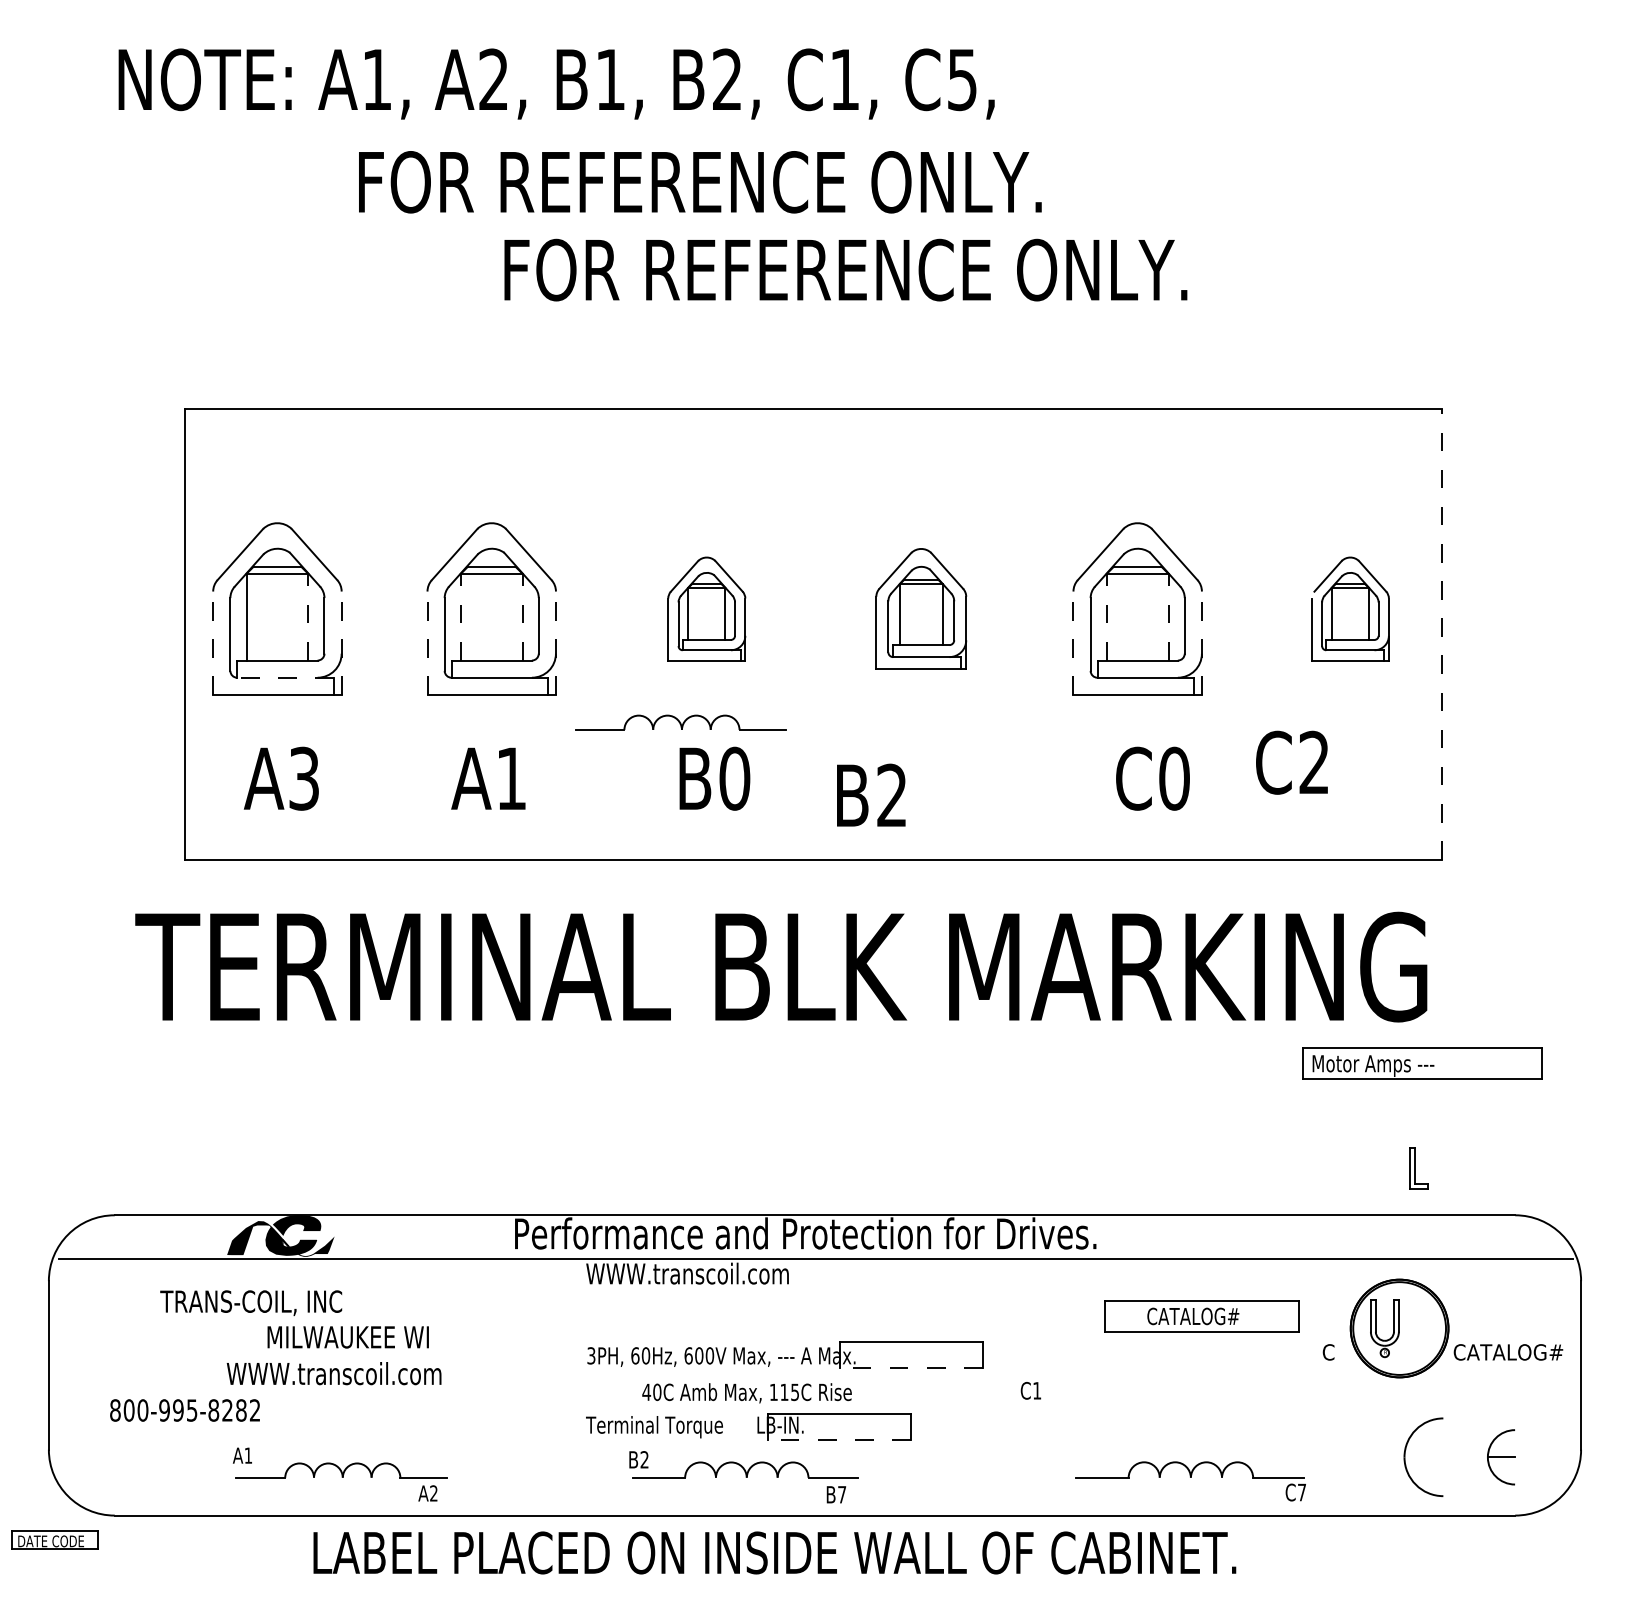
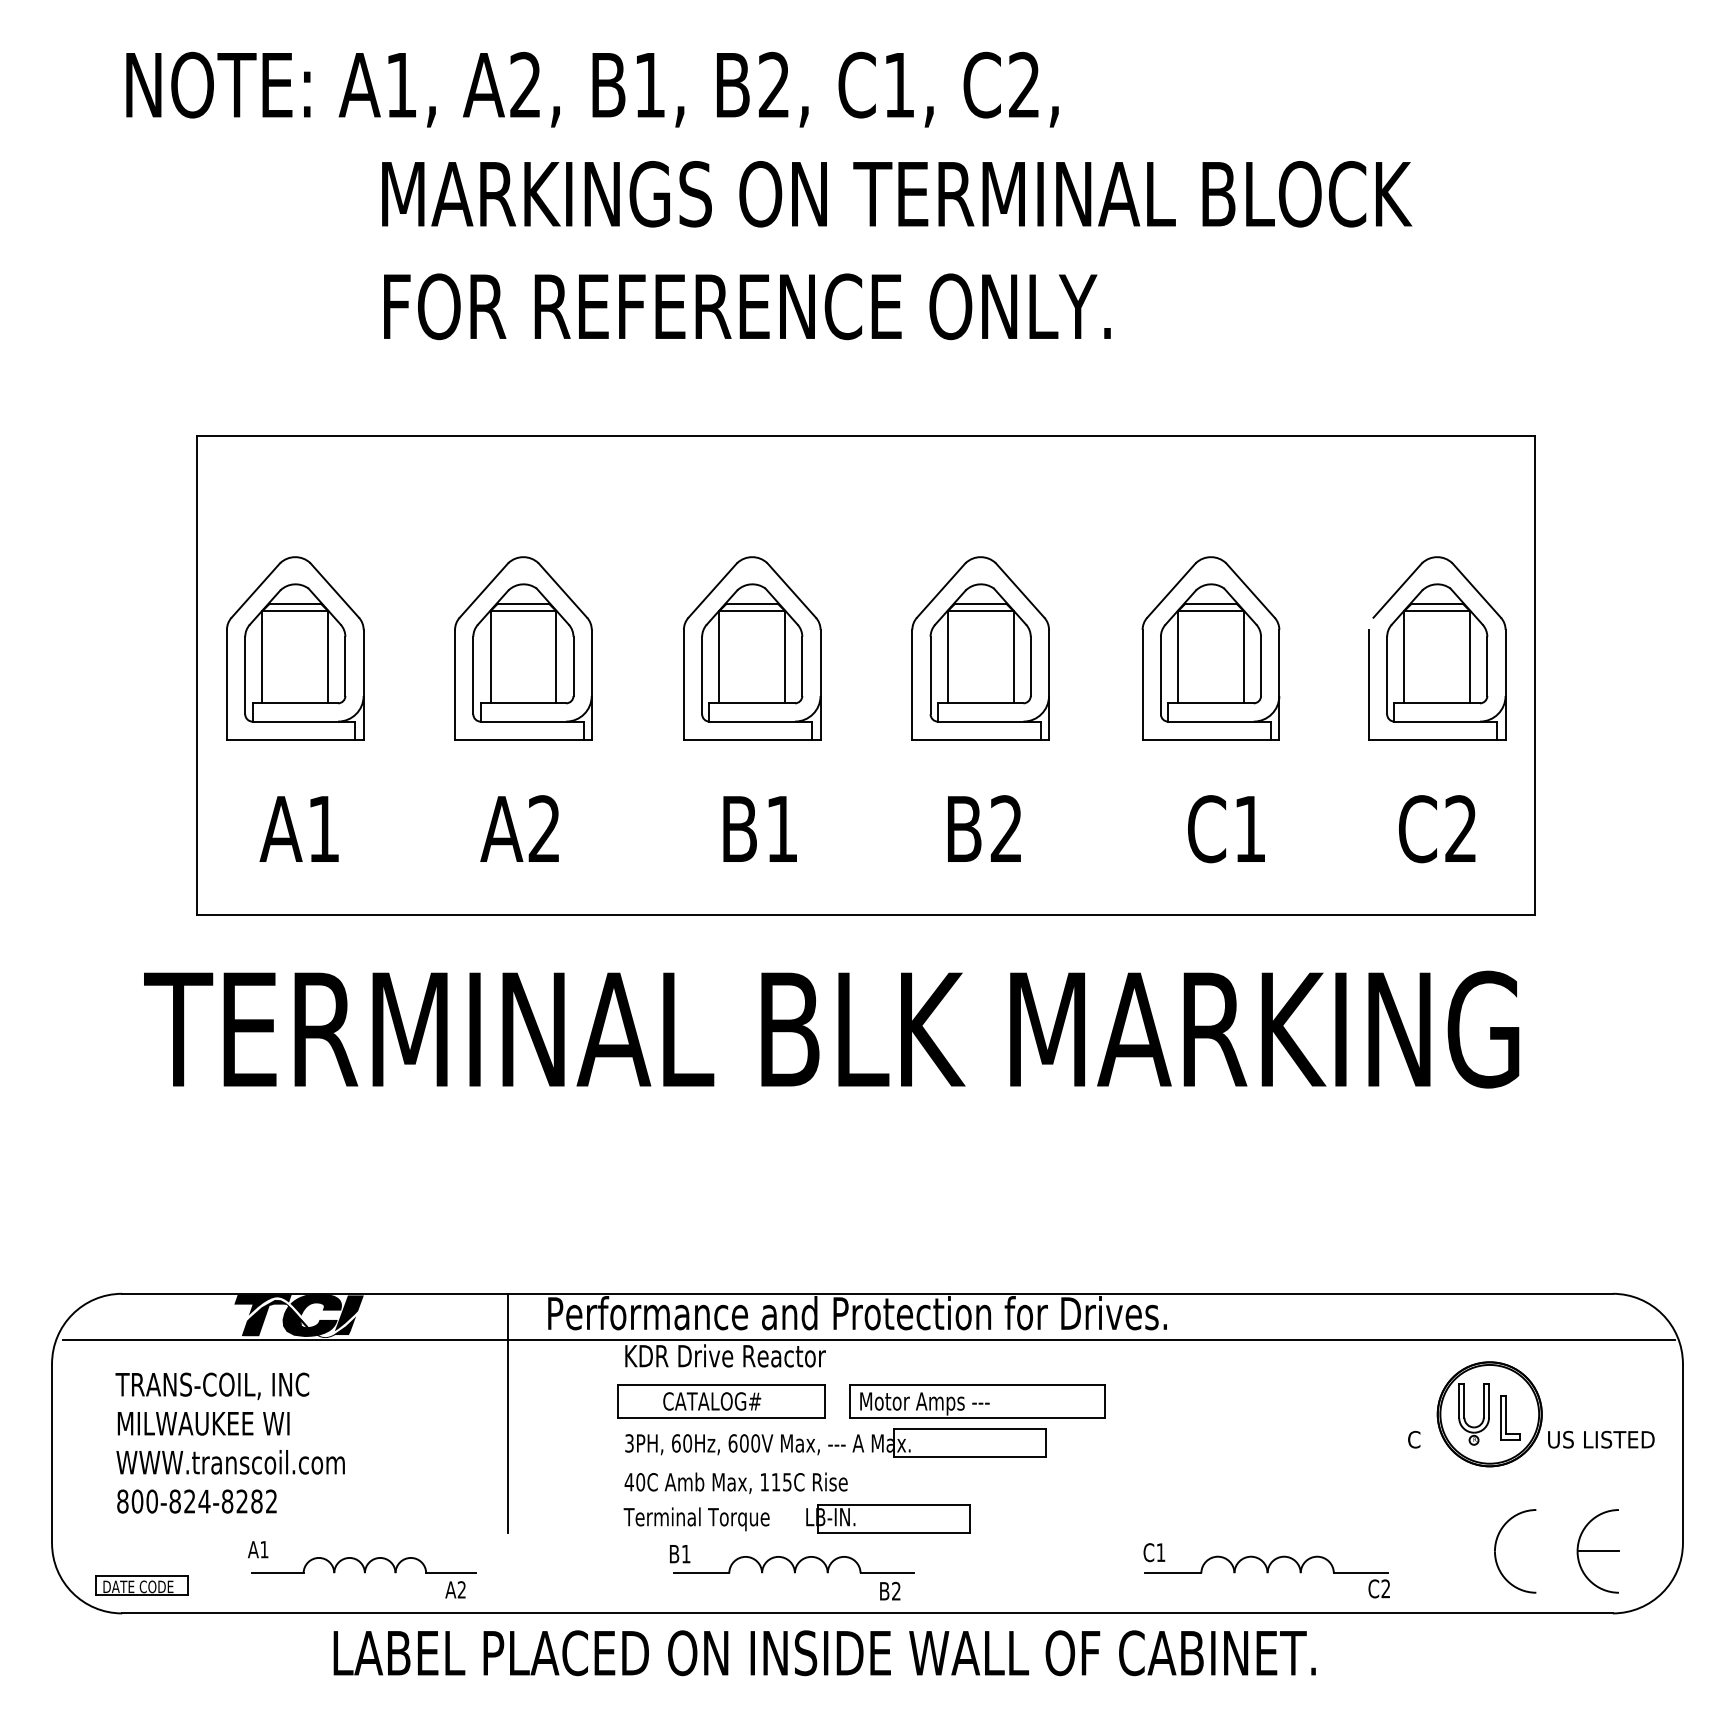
text: (962, 79) -> (1024, 84), C5, -> C2,
text: (846, 182) -> (900, 194), FOR REFERENCE ONLY. -> MARKINGS ON TERMINAL BLOCK
text: (846, 269) -> (747, 306), moved
part: (706, 609) -> (752, 648), size x1.67
part: (921, 609) -> (980, 648), size x1.43
part: (1350, 609) -> (1437, 648), size x1.67
line: (308, 616) -> (328, 656), dashed -> solid
line: (460, 616) -> (490, 656), dashed -> solid
line: (522, 616) -> (556, 656), dashed -> solid
line: (1107, 616) -> (1178, 656), dashed -> solid
line: (1168, 616) -> (1243, 656), dashed -> solid
line: (1442, 634) -> (1535, 675), dashed -> solid
line: (212, 642) -> (226, 684), dashed -> solid
line: (341, 642) -> (363, 684), dashed -> solid
line: (427, 642) -> (455, 684), dashed -> solid
line: (555, 642) -> (591, 684), dashed -> solid
line: (1073, 642) -> (1142, 684), dashed -> solid
line: (1202, 642) -> (1279, 684), dashed -> solid
line: (285, 677) -> (303, 721), dashed -> solid
part: (680, 722) -> (724, 769), removed
text: (1292, 763) -> (1437, 829), moved
text: (510, 778) -> (543, 828), A1 -> A2
text: (303, 779) -> (323, 829), A3 -> A1
text: (735, 779) -> (782, 829), B0 -> B1
text: (1174, 779) -> (1250, 829), C0 -> C1
text: (871, 795) -> (984, 828), moved
part: (1422, 1063) -> (977, 1401), moved
part: (1419, 1168) -> (1510, 1417), moved
fill: (246, 1225) -> (262, 1304), added
fill: (327, 1233) -> (348, 1313), added
text: (687, 1273) -> (731, 1355), WWW.transcoil.com -> KDR Drive Reactor
text: (251, 1302) -> (212, 1385), moved
part: (1202, 1316) -> (721, 1401), moved
line: (476, 1327) -> (507, 1413), added
text: (348, 1337) -> (203, 1423), moved
text: (1508, 1352) -> (1605, 1439), CATALOG# -> US LISTED
line: (911, 1368) -> (970, 1456), dashed -> solid
text: (333, 1373) -> (230, 1462), moved
text: (1031, 1390) -> (1154, 1552), moved
text: (746, 1393) -> (735, 1483), moved
text: (178, 1410) -> (189, 1501), 800-995-8282 -> 800-824-8282
line: (839, 1439) -> (893, 1532), dashed -> solid
part: (1500, 1457) -> (1597, 1551), size x1.43
text: (644, 1459) -> (685, 1553), B2 -> B1
text: (1301, 1492) -> (1385, 1588), C7 -> C2
text: (842, 1494) -> (896, 1590), B7 -> B2
part: (54, 1540) -> (141, 1585), moved

